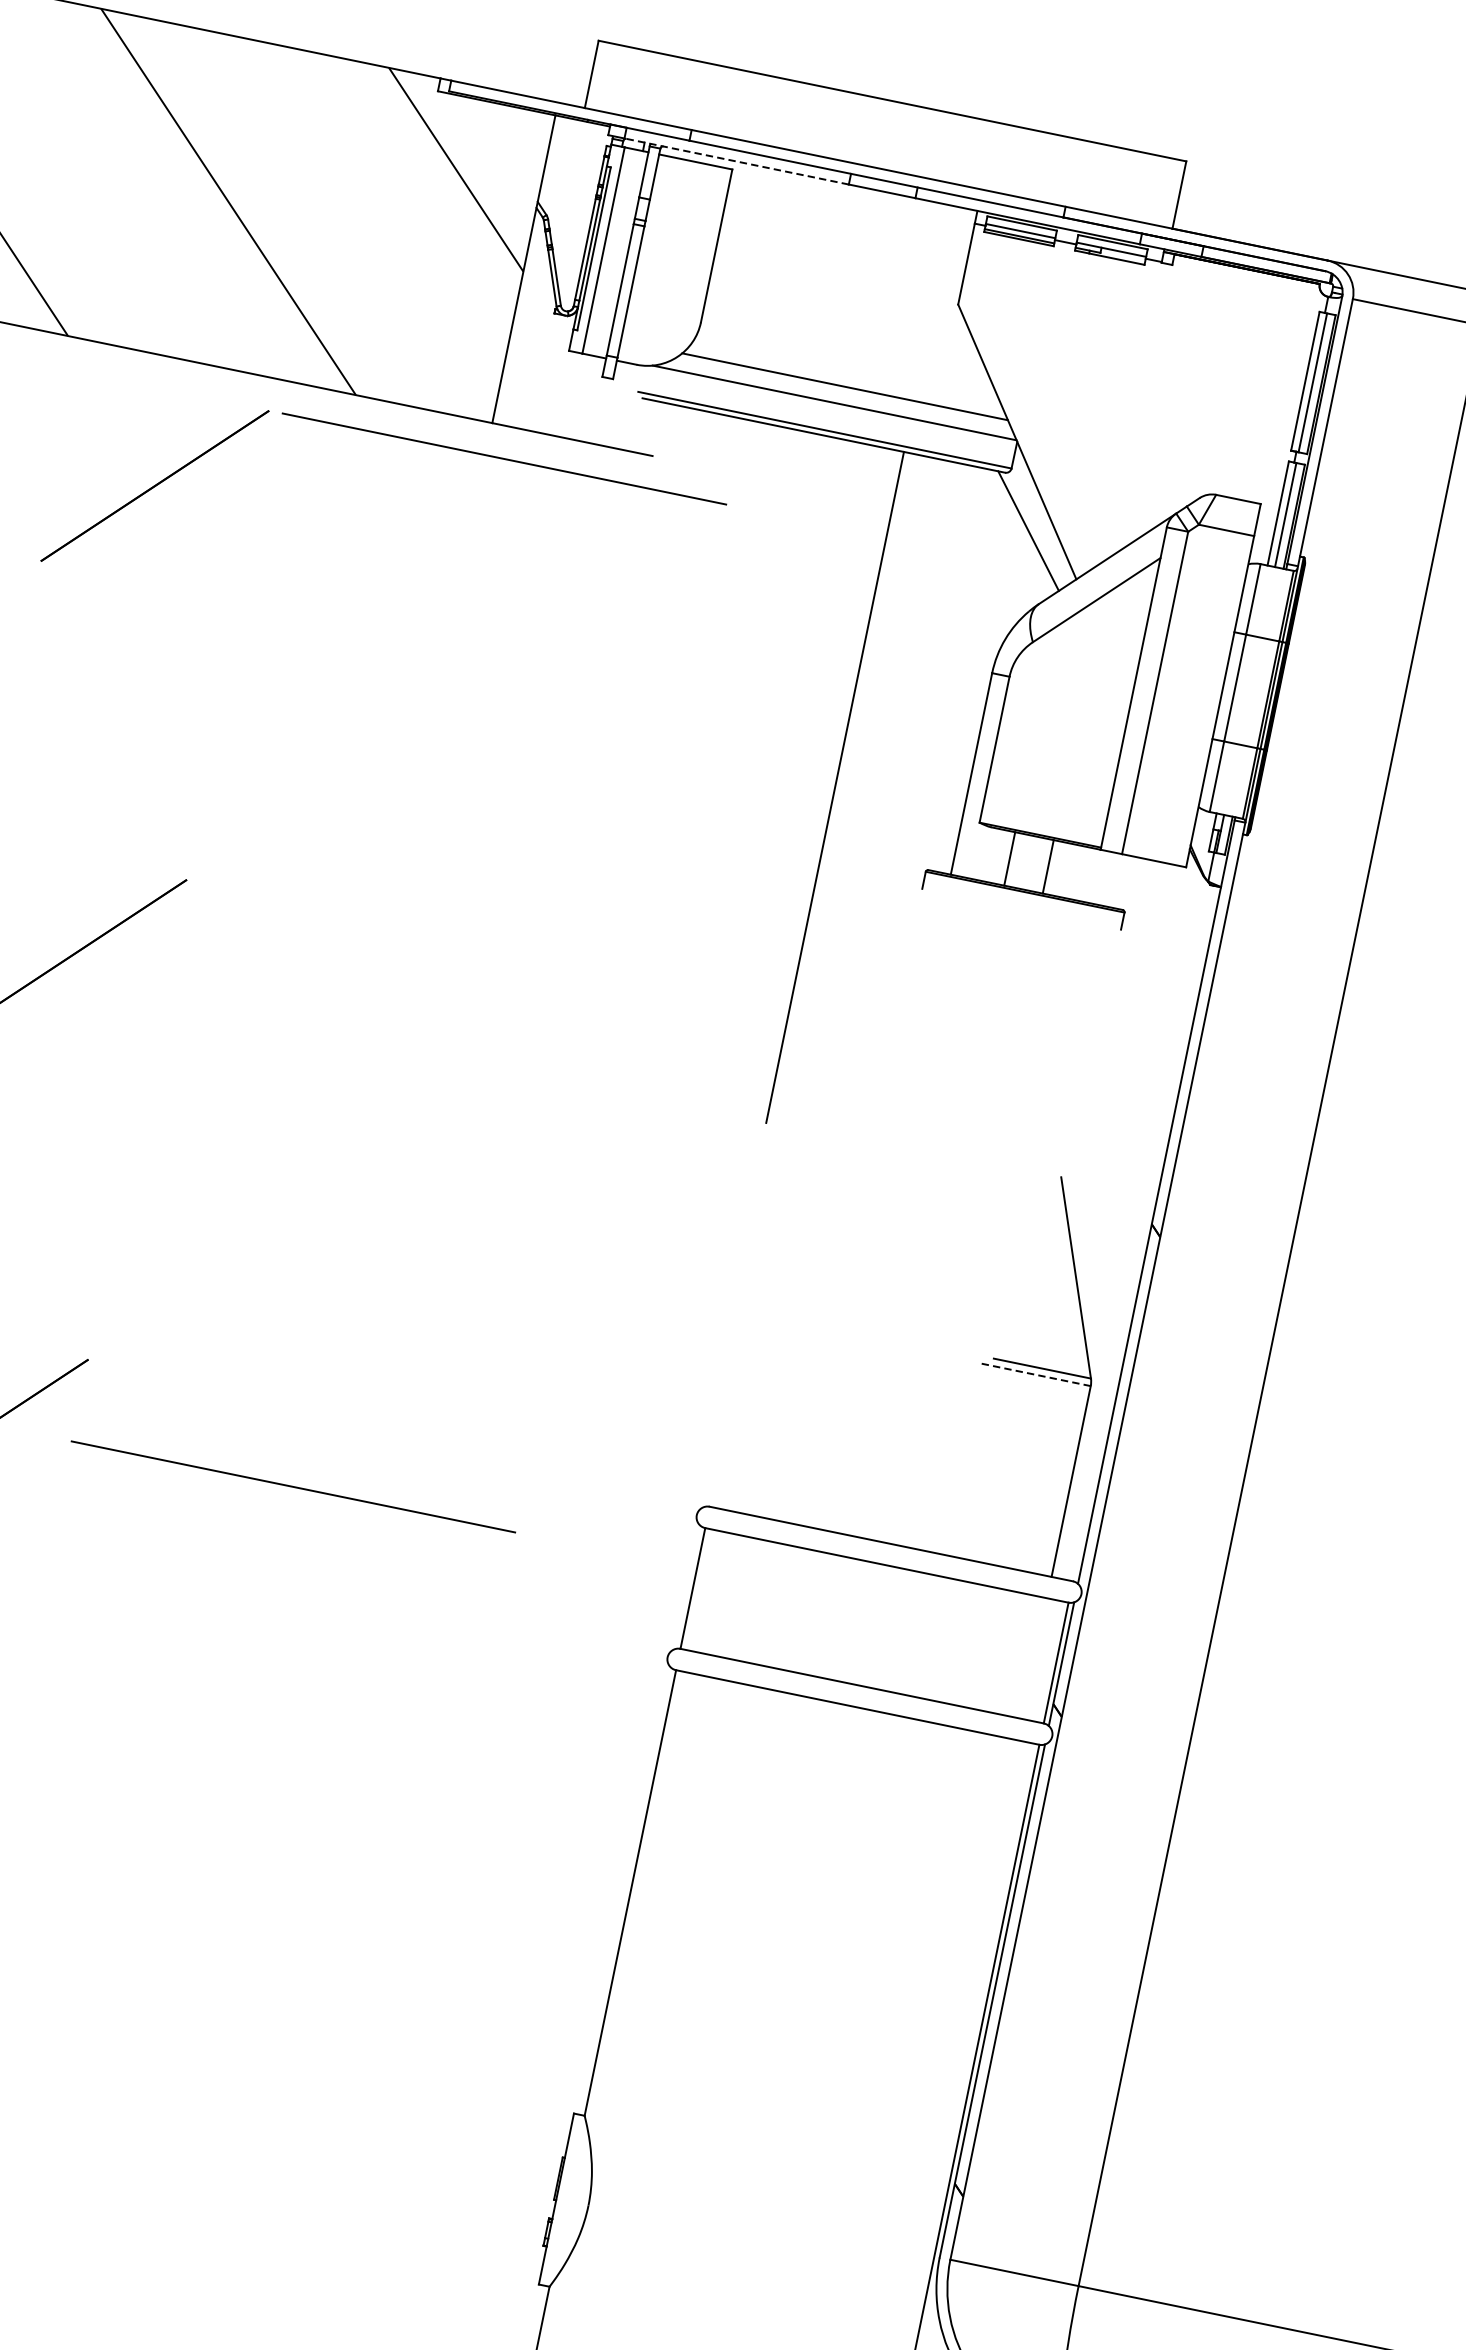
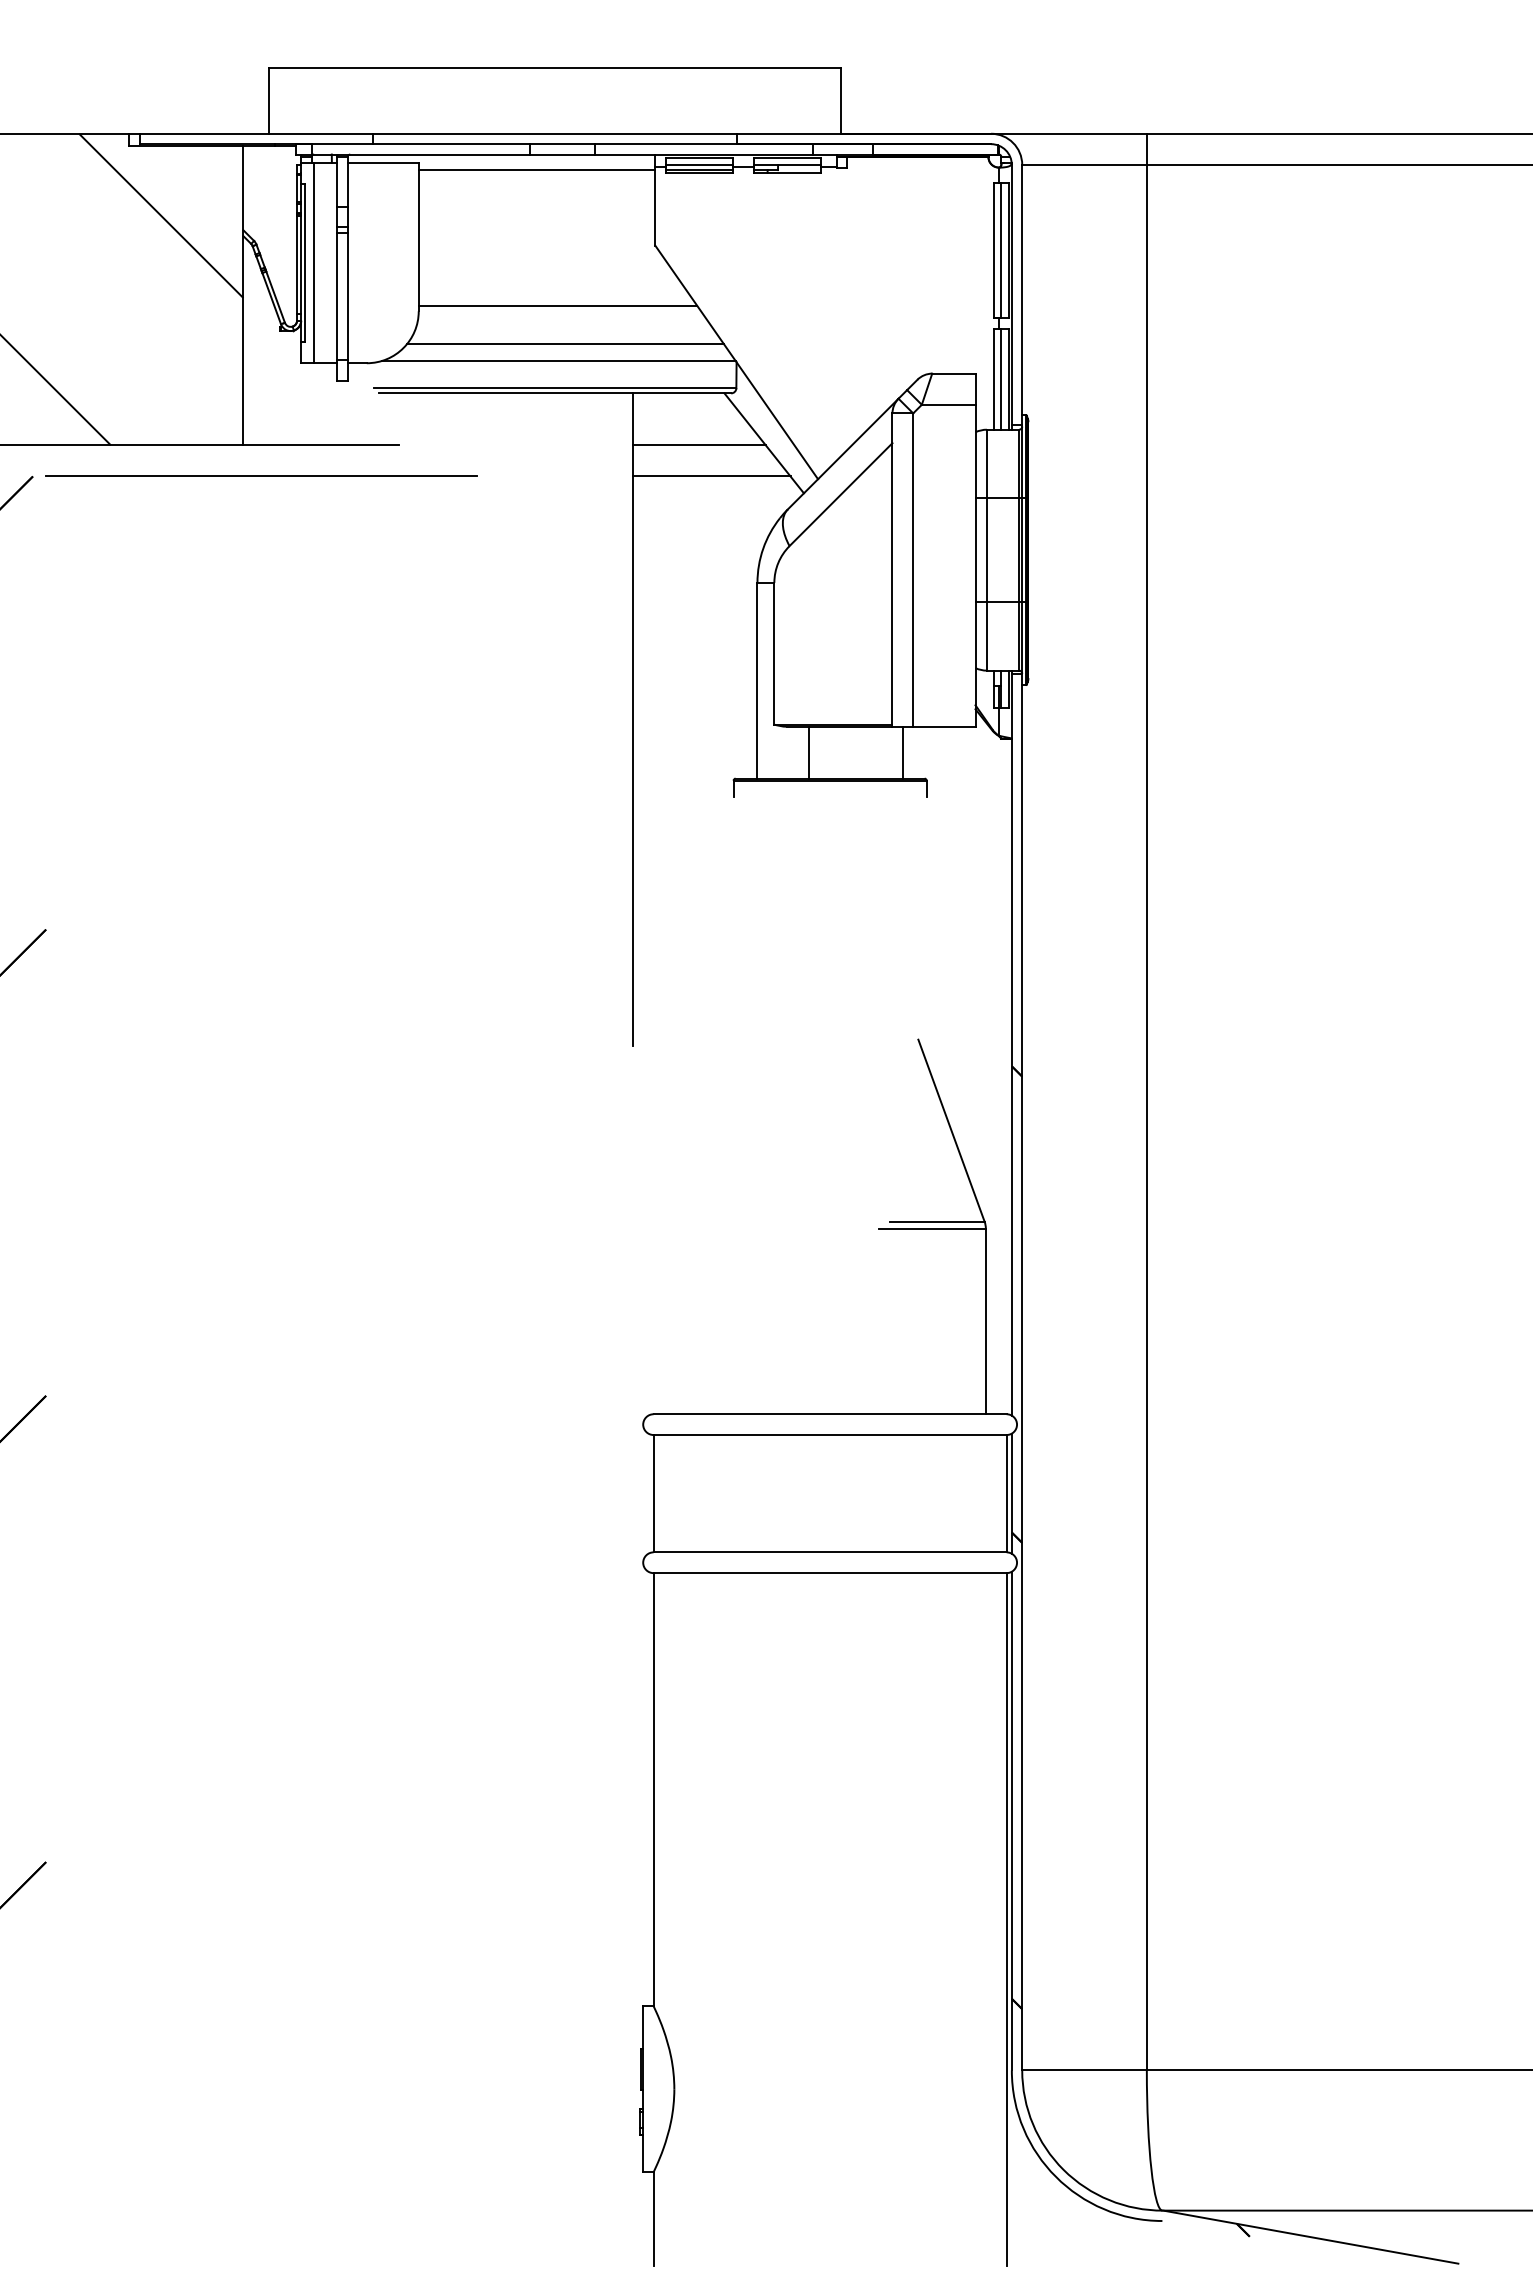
line: (735, 161) -> (420, 154), dashed -> solid
line: (851, 202) -> (536, 170), added
line: (844, 345) -> (557, 305), added
line: (960, 519) -> (698, 445), added
line: (967, 554) -> (711, 476), added
line: (1047, 866) -> (902, 752), moved
line: (1035, 1374) -> (932, 1228), dashed -> solid
line: (293, 1485) -> (261, 1474), removed

